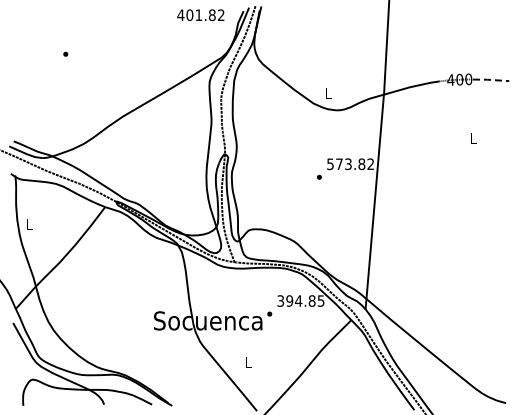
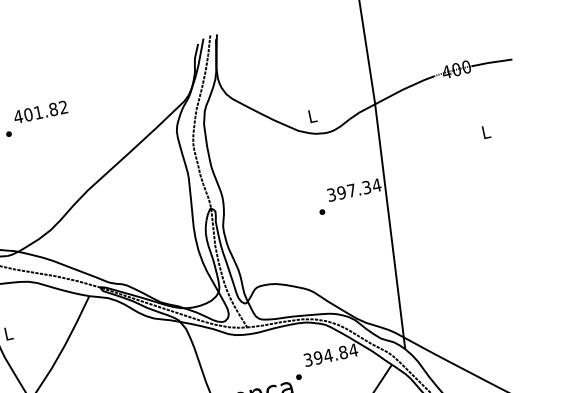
text: (200, 15) -> (40, 112), moved
line: (490, 79) -> (490, 62), dashed -> solid
text: (350, 164) -> (354, 190), 573.82 -> 397.34
text: (320, 300) -> (352, 349), 394.85 -> 394.84

